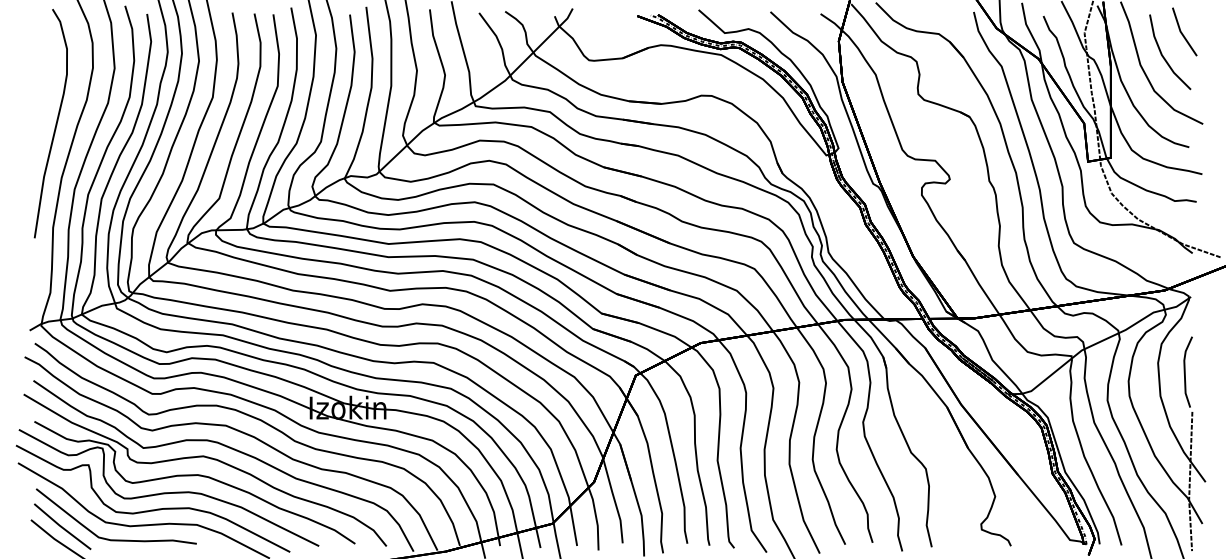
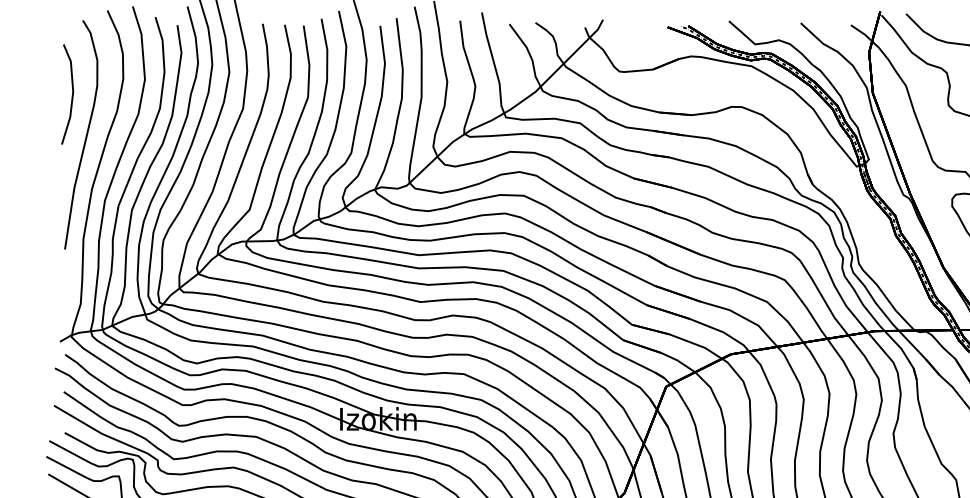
line: (41, 83) -> (71, 94), added

